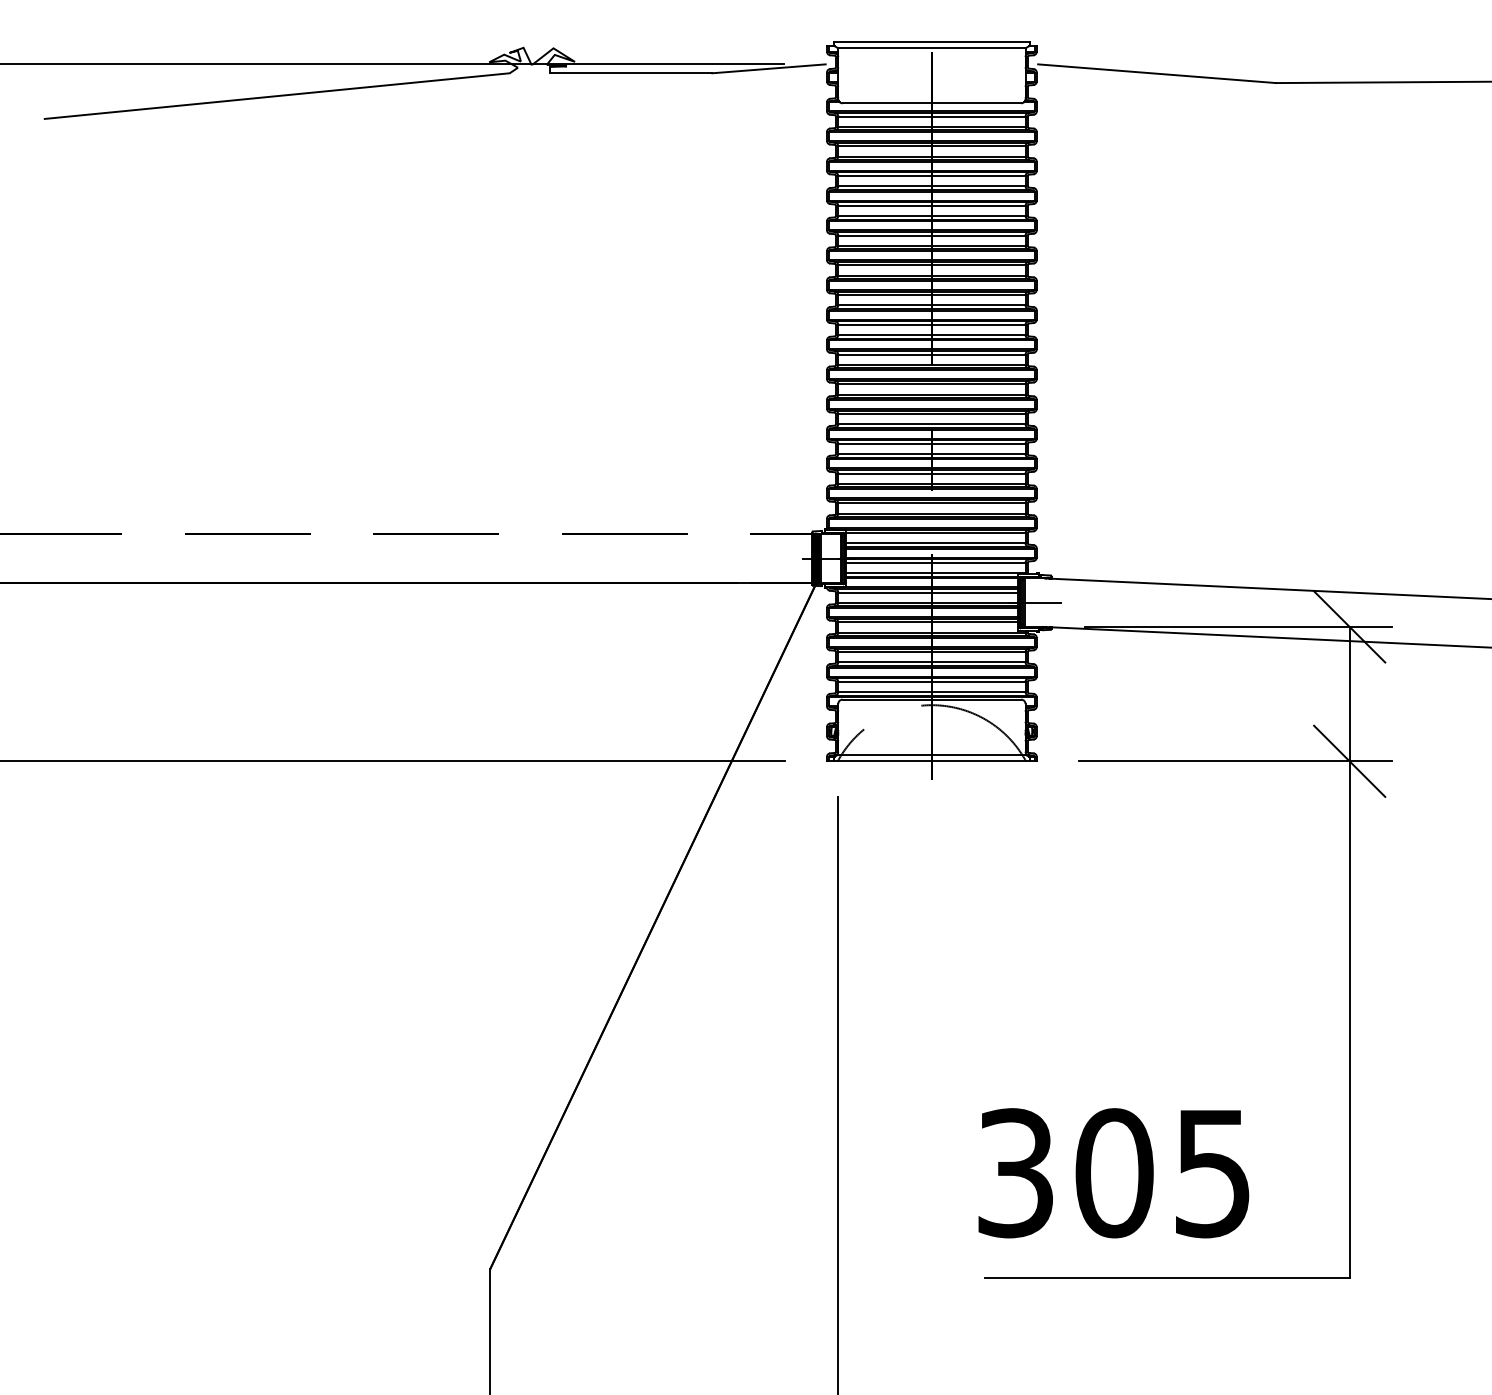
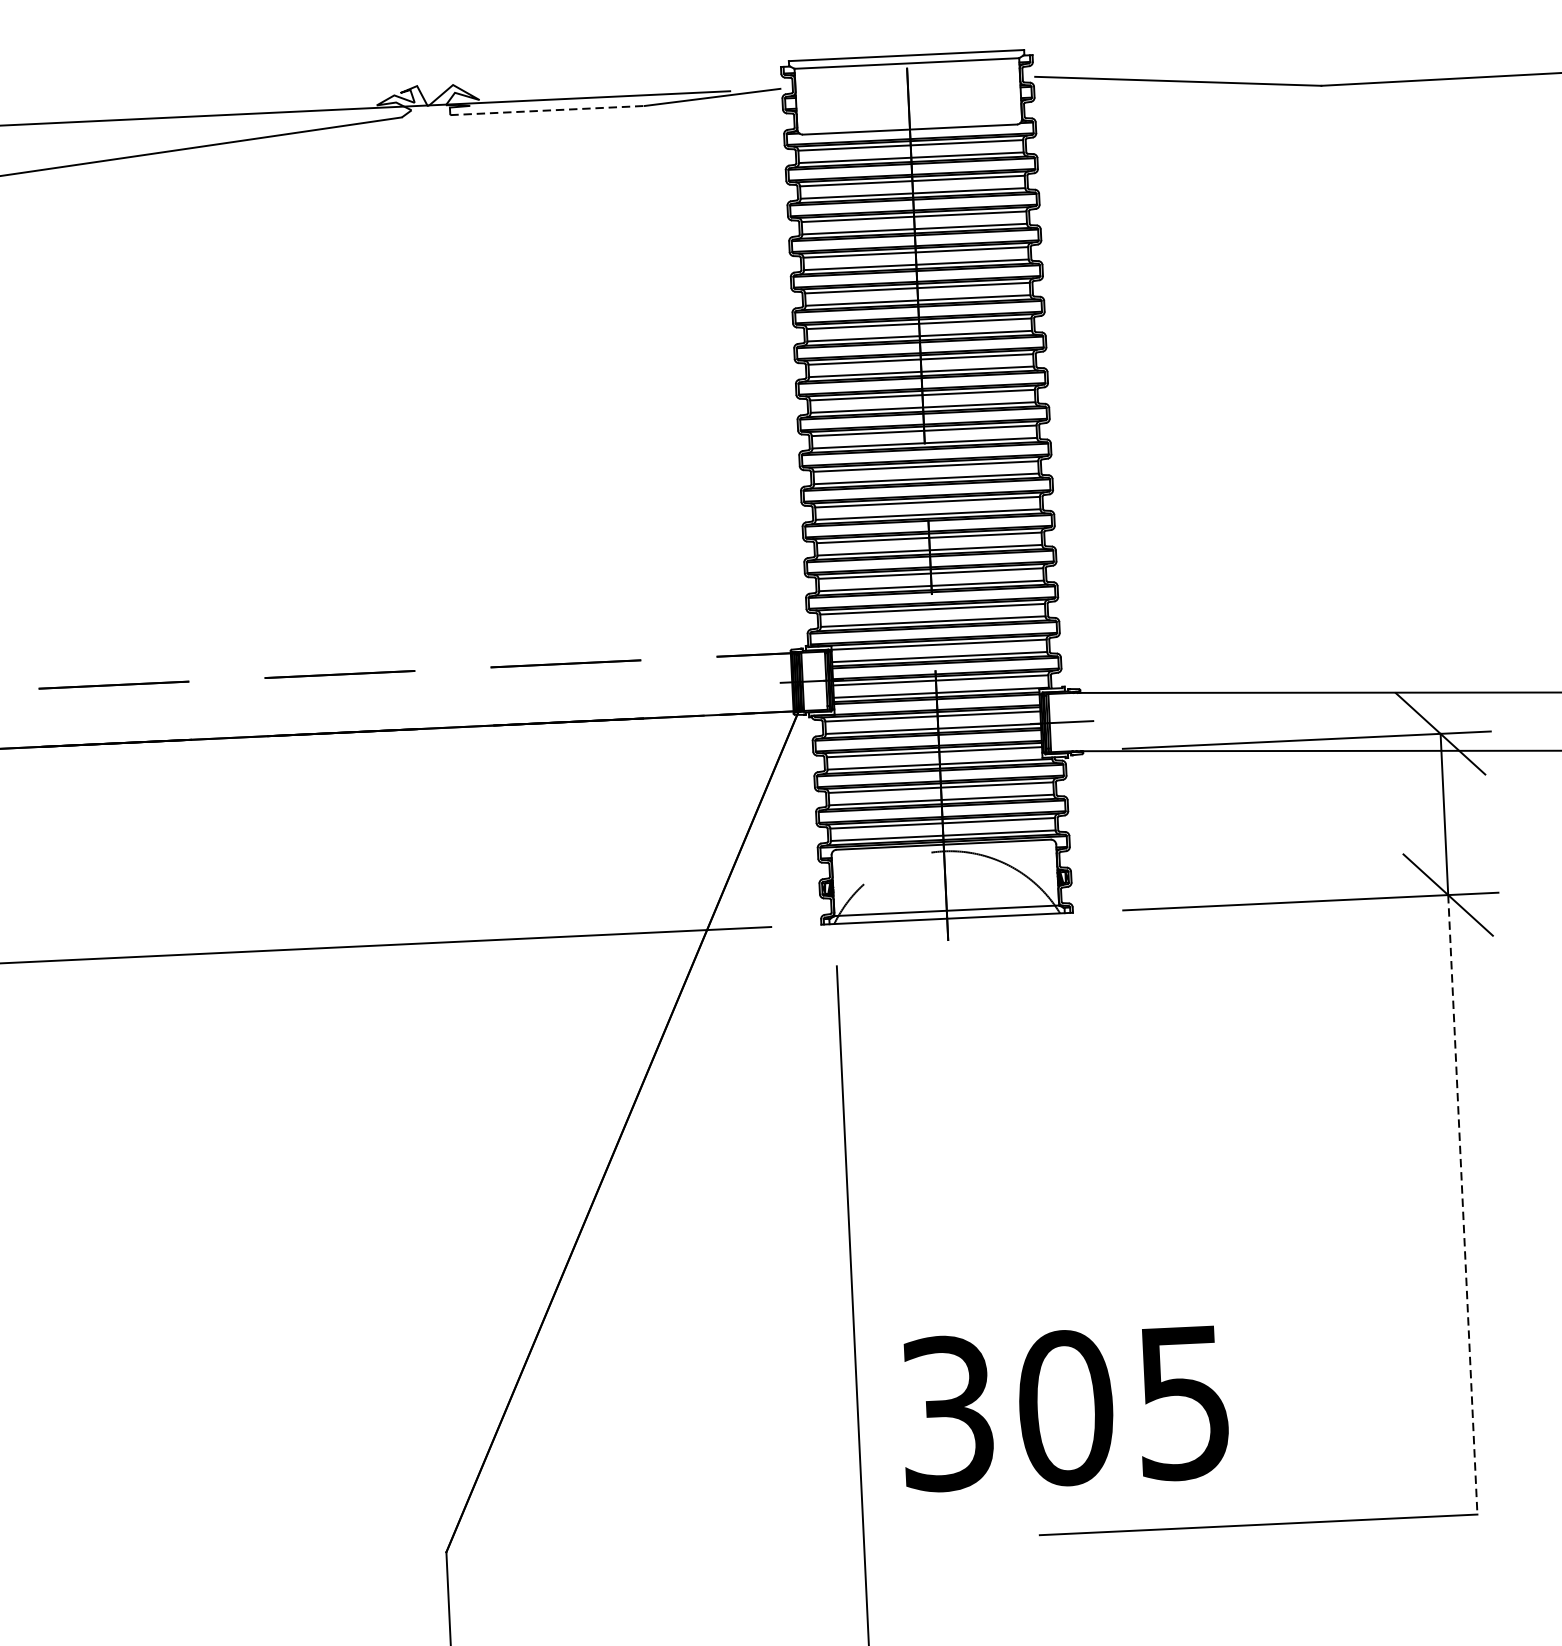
line: (631, 73) -> (548, 110), solid -> dashed
line: (1349, 1020) -> (1462, 1205), solid -> dashed
text: (1113, 1173) -> (1064, 1408), moved

